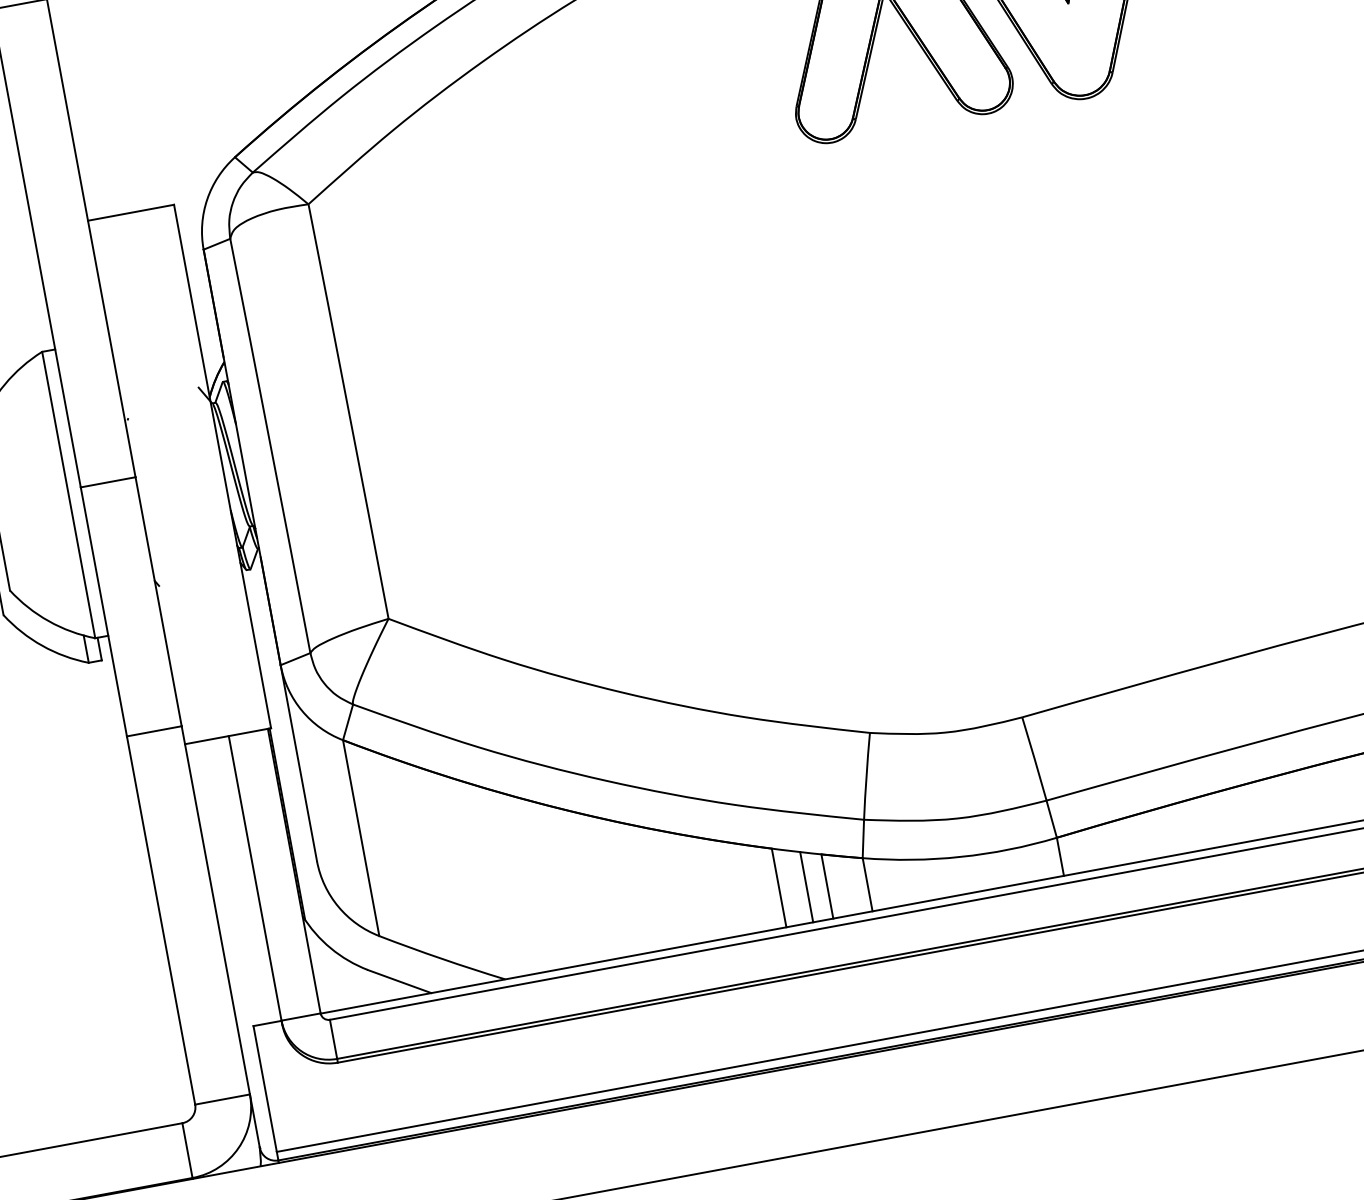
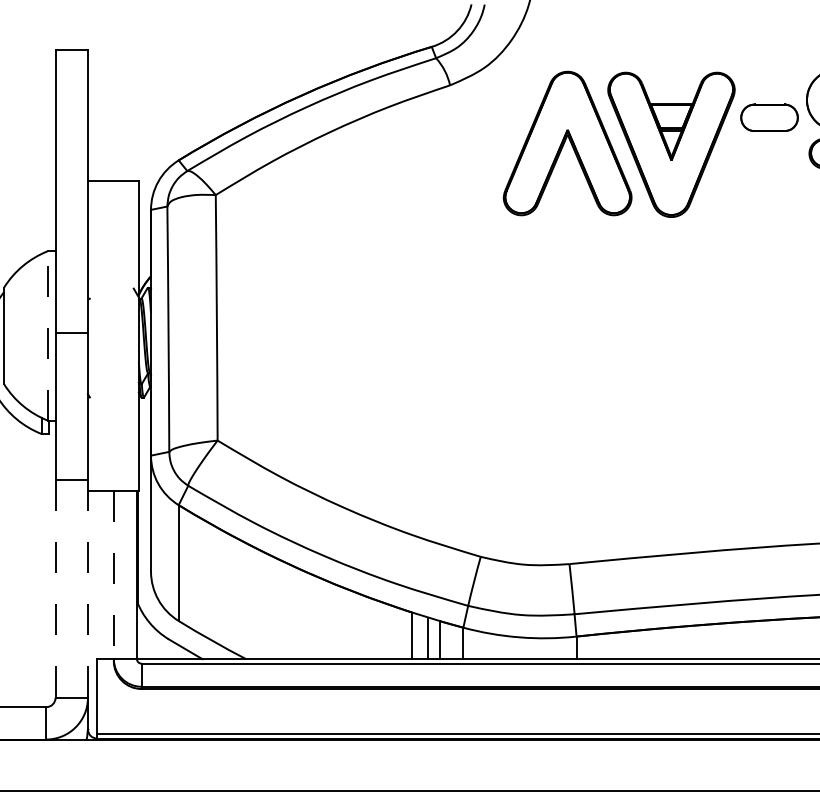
line: (67, 494) -> (47, 335), solid -> dashed
line: (254, 879) -> (113, 575), solid -> dashed
line: (214, 909) -> (87, 588), solid -> dashed
line: (160, 919) -> (55, 588), solid -> dashed

